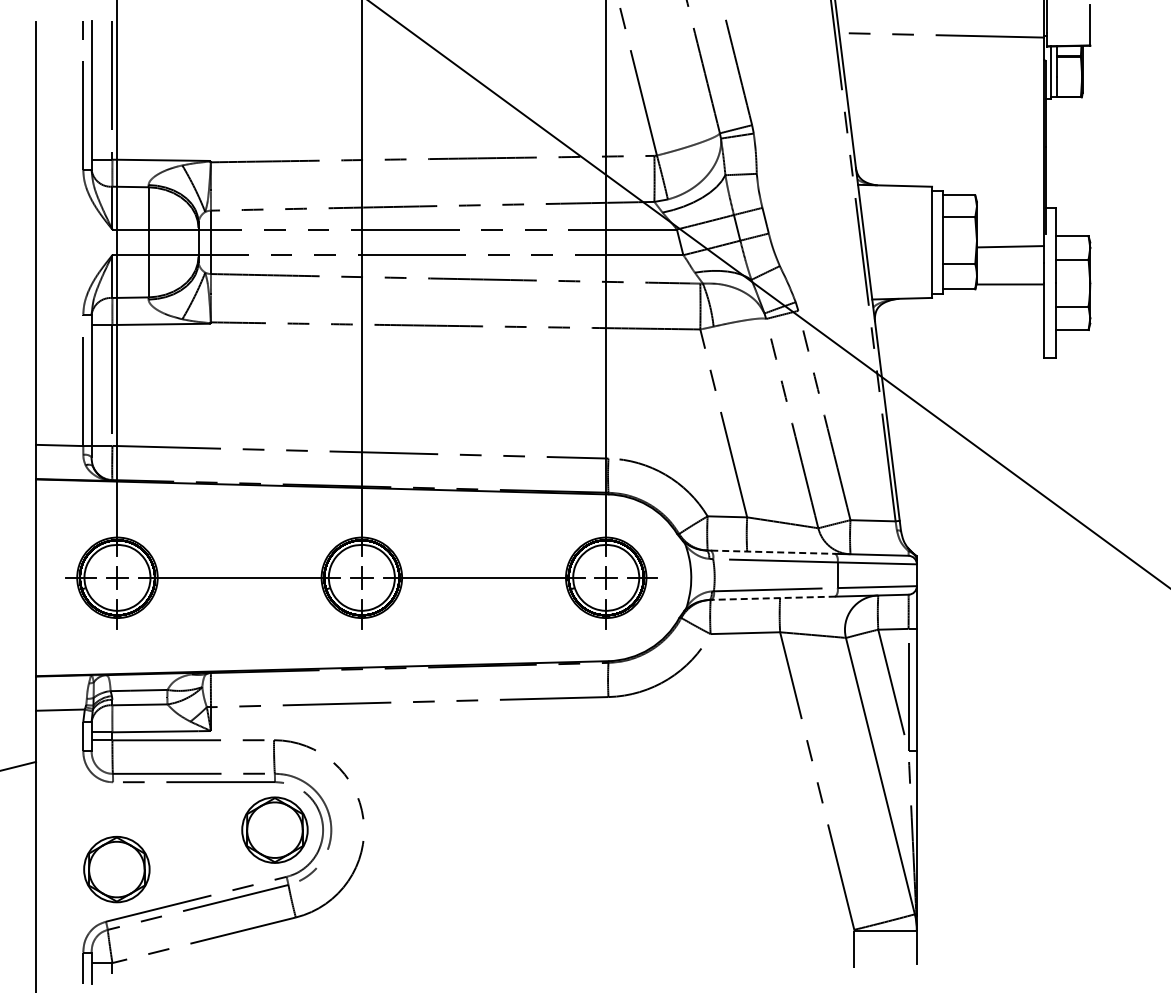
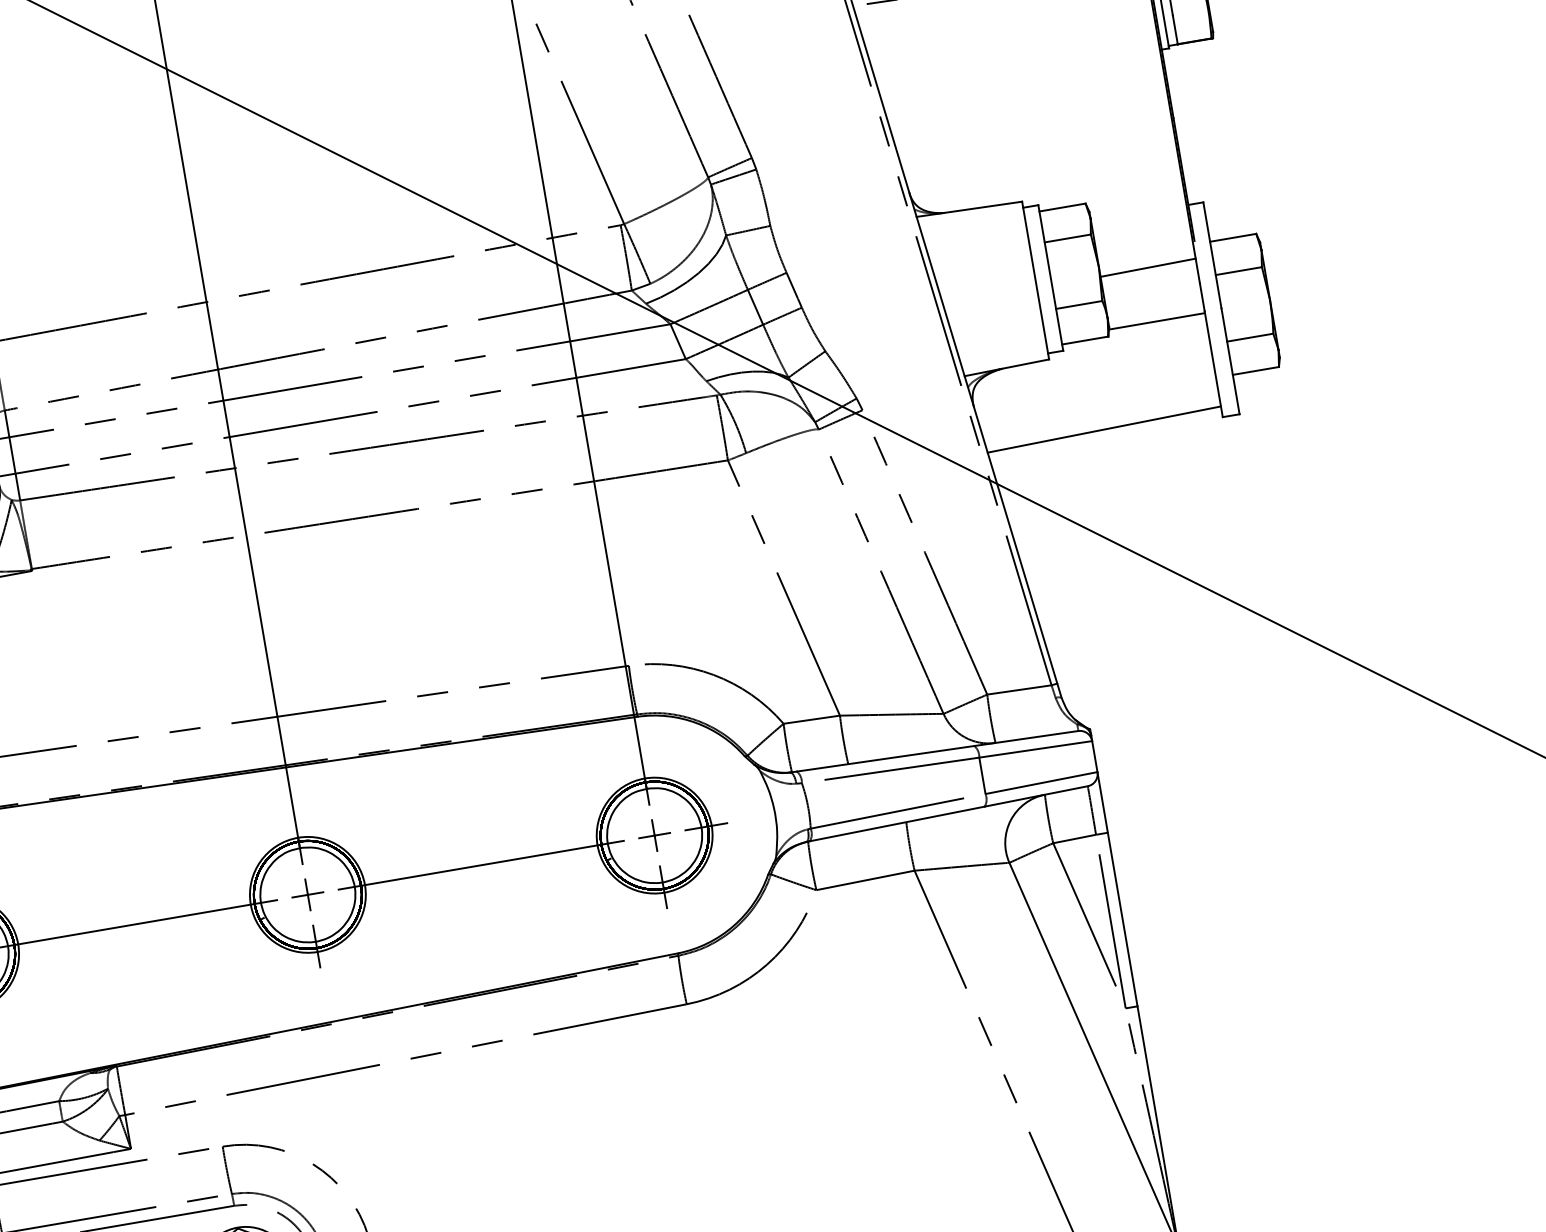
line: (961, 352) -> (1104, 429), added
line: (773, 552) -> (885, 759), dashed -> solid
line: (773, 598) -> (897, 824), dashed -> solid

